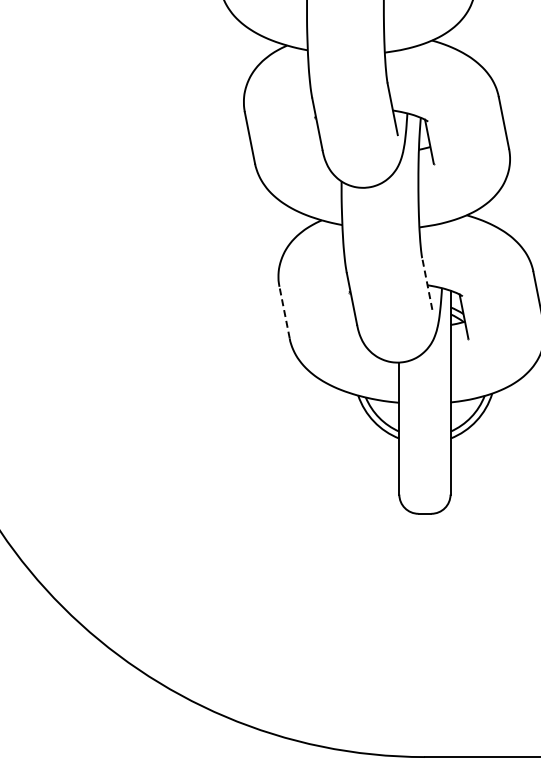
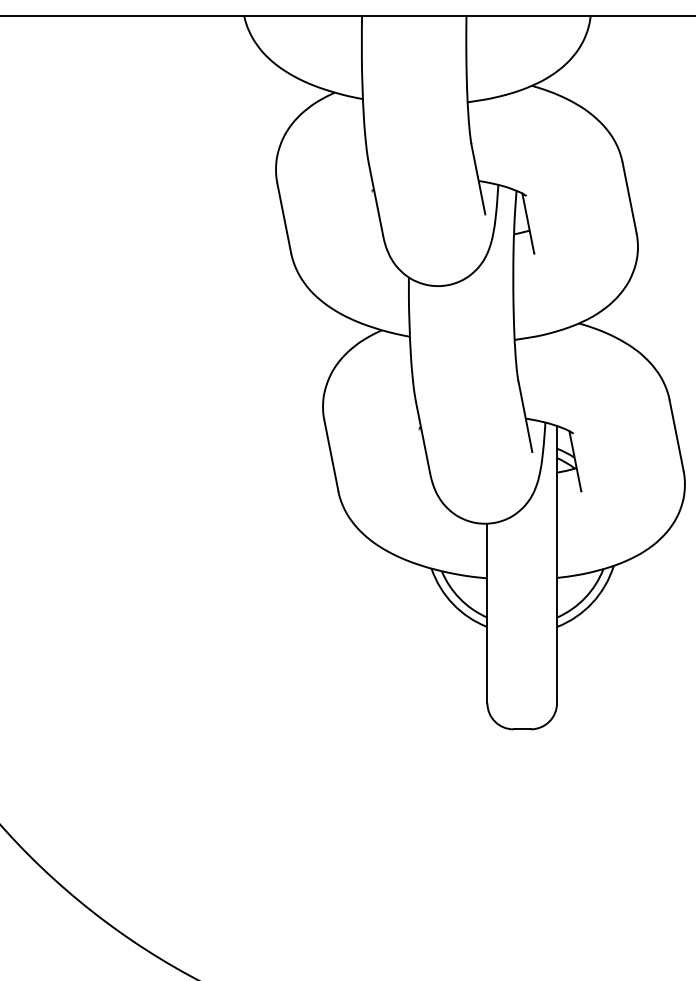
line: (427, 283) -> (525, 416), dashed -> solid
line: (284, 312) -> (331, 455), dashed -> solid

